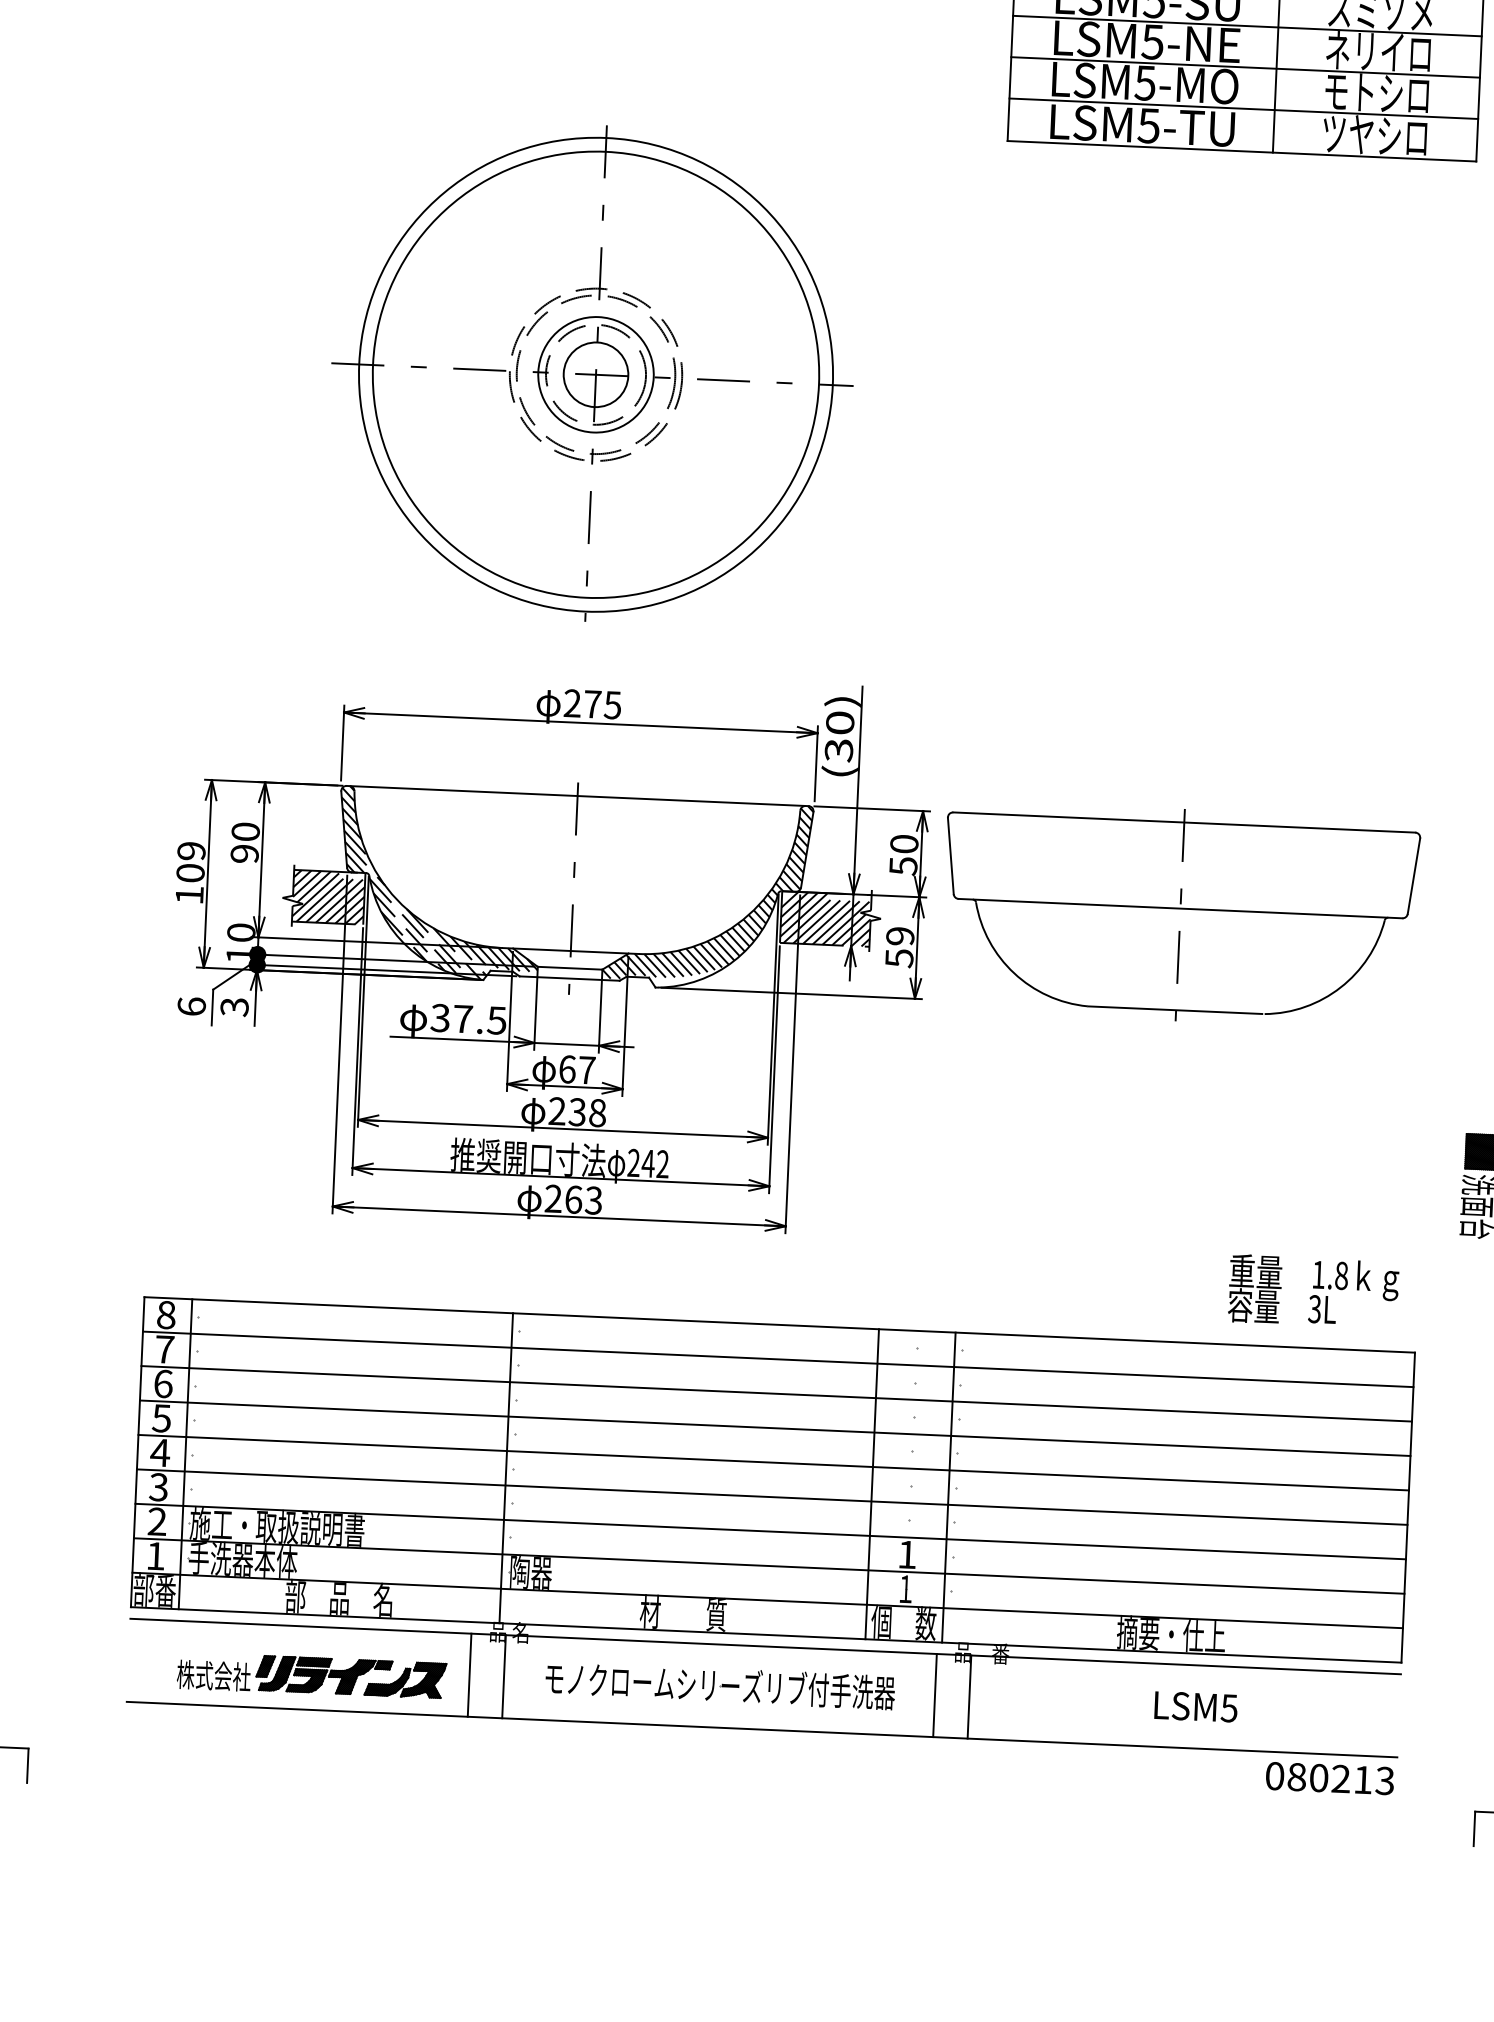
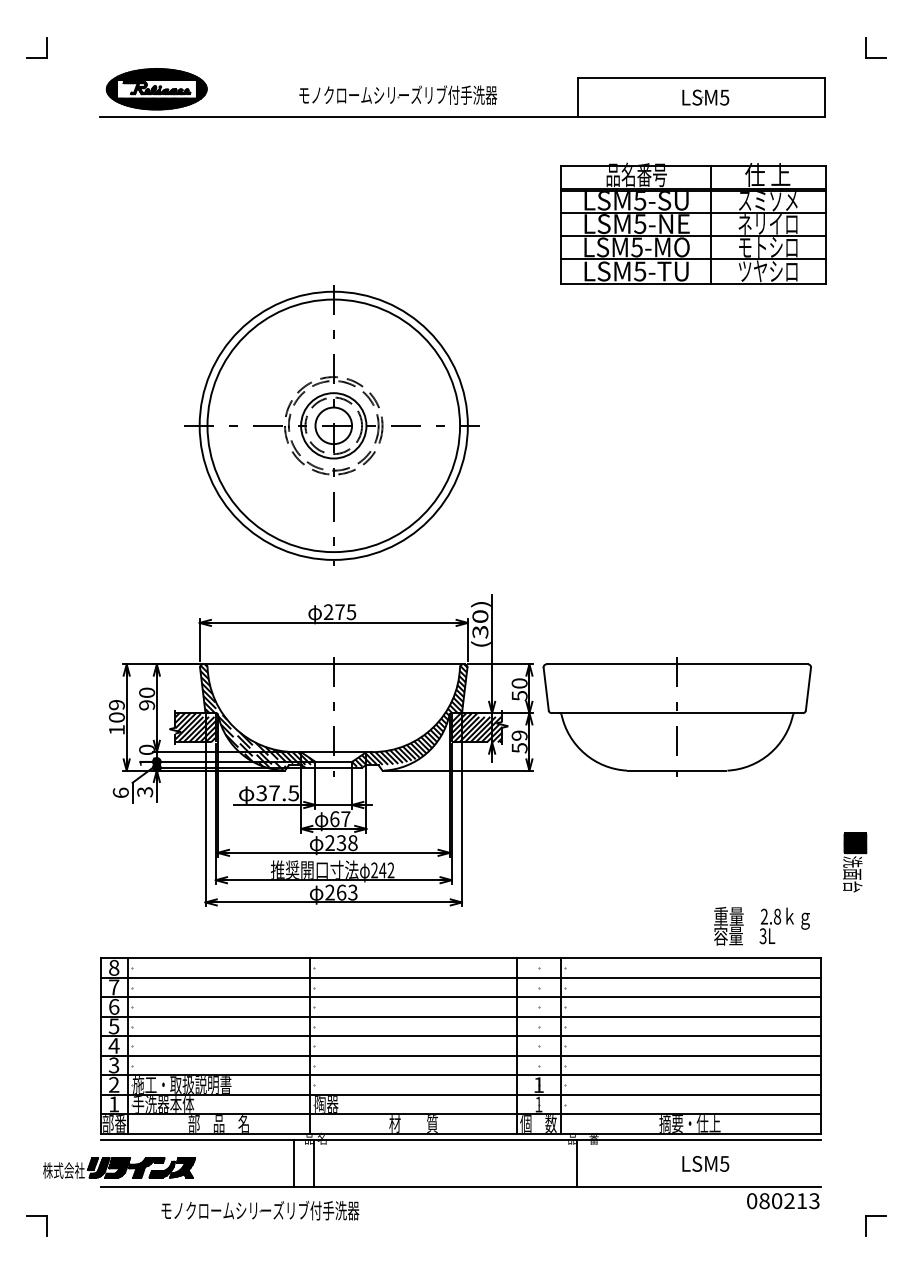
text: (1318, 1274) -> (764, 916), 1.8 -> 2.8
part: (312, 1674) -> (119, 1167), moved
part: (720, 1685) -> (260, 1210), moved
line: (934, 1694) -> (557, 1163), removed

